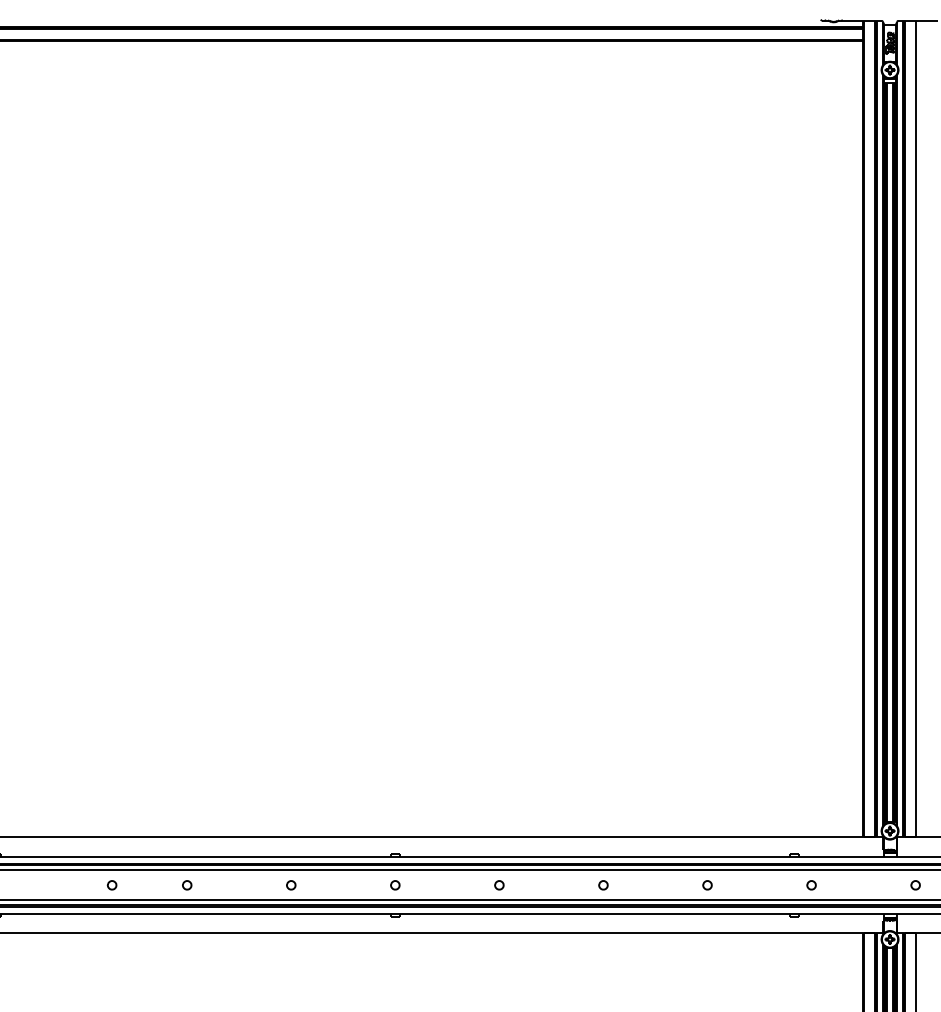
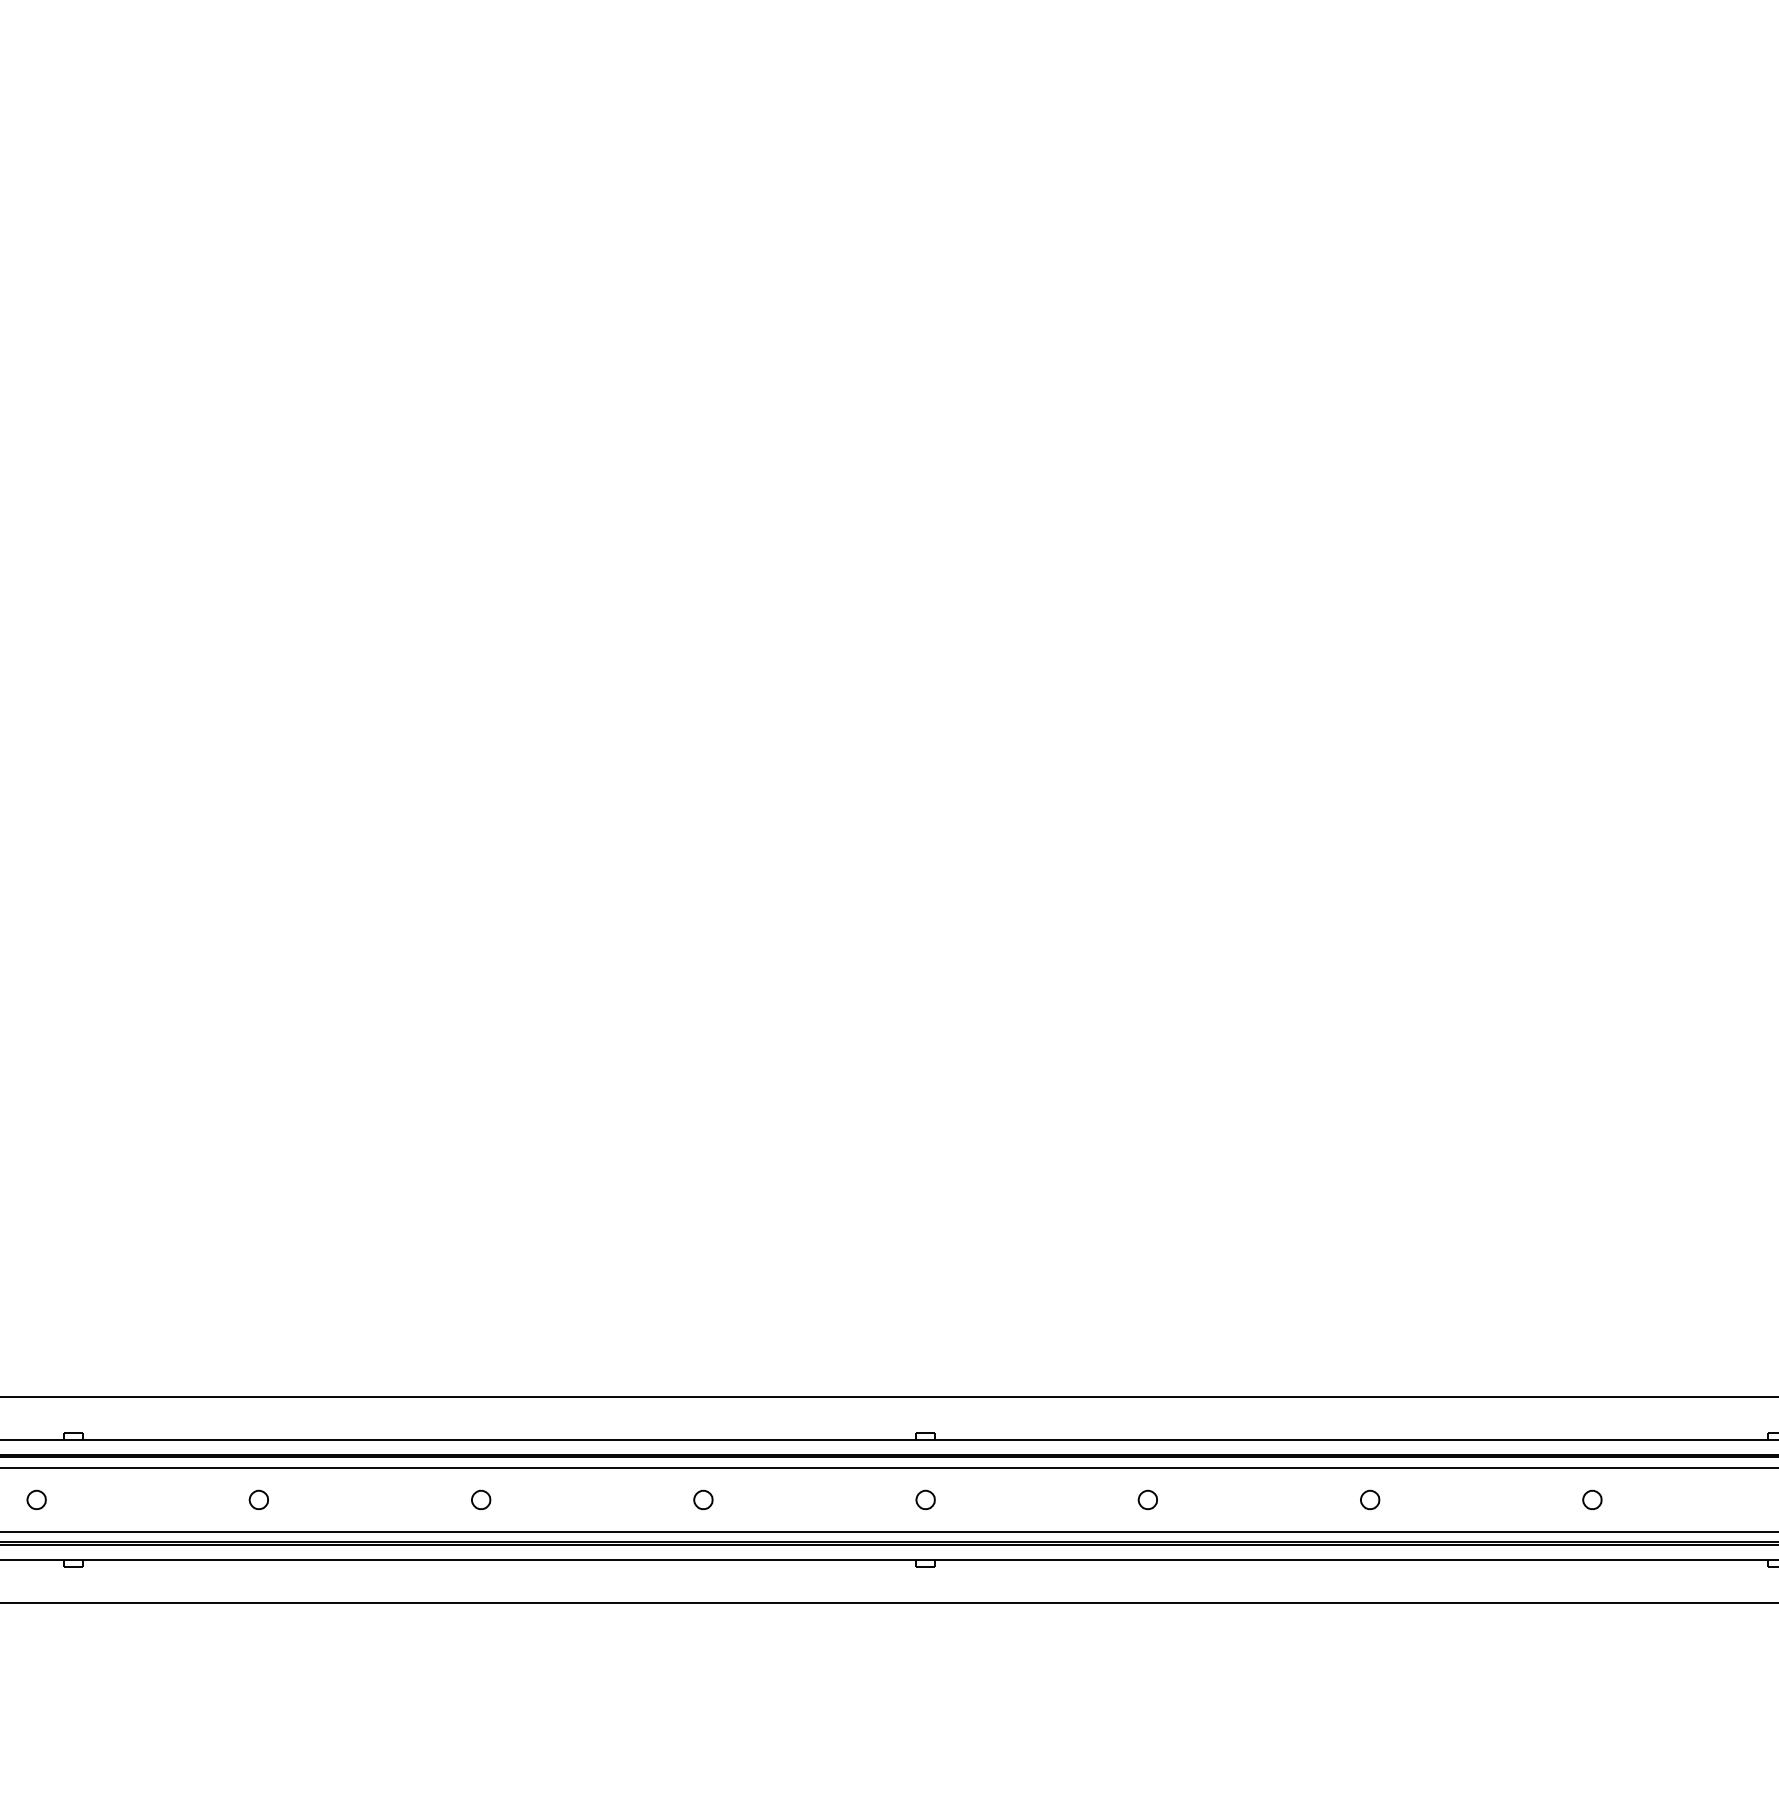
part: (111, 885) -> (257, 1500), moved

